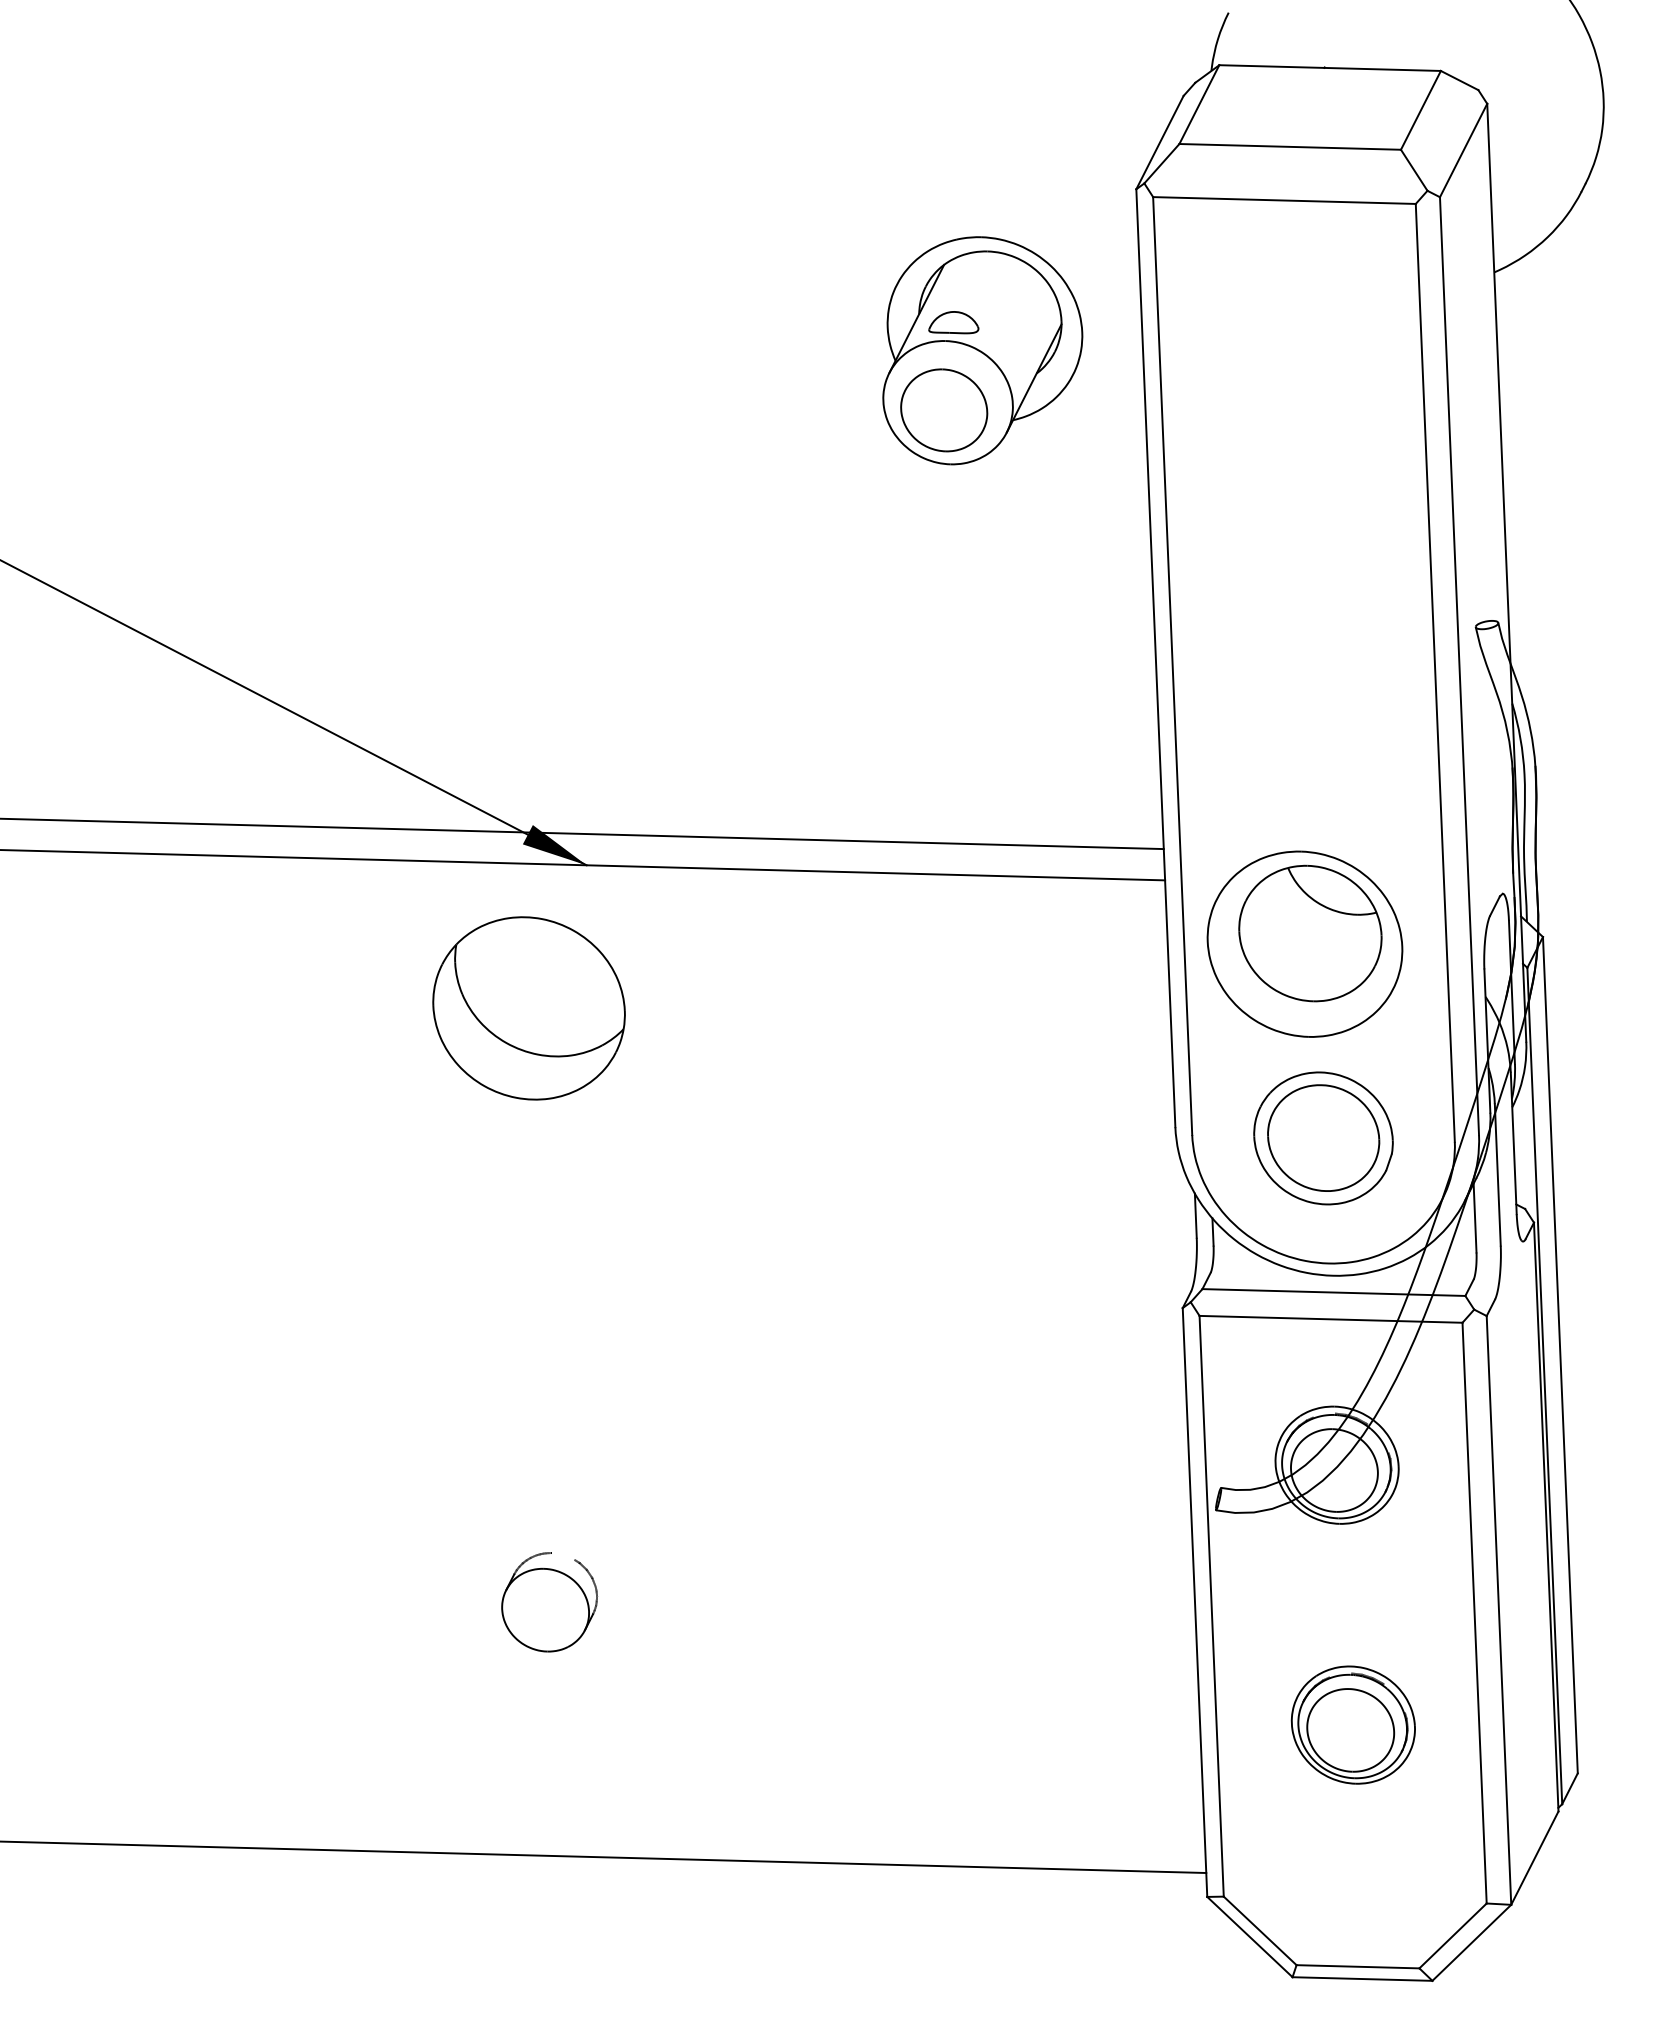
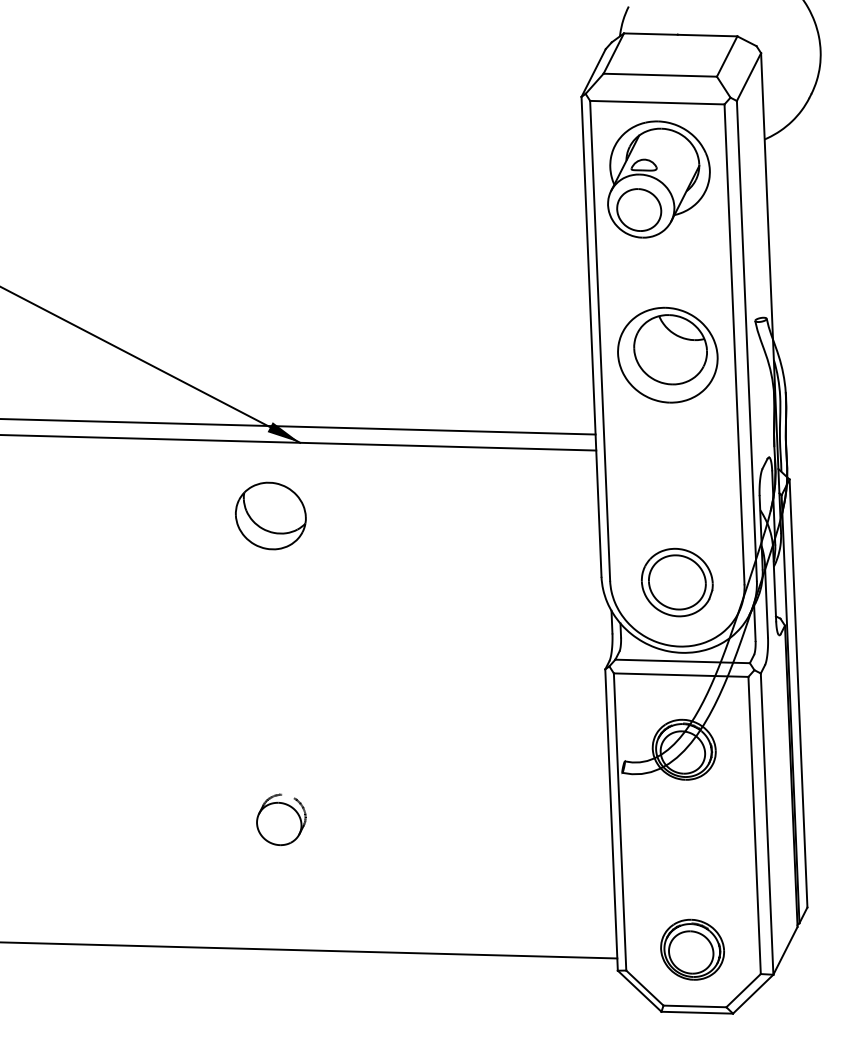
part: (981, 350) -> (658, 179), moved
part: (1304, 942) -> (667, 354), moved
part: (528, 1007) -> (270, 515), size x0.71
part: (1353, 1724) -> (692, 949), moved

